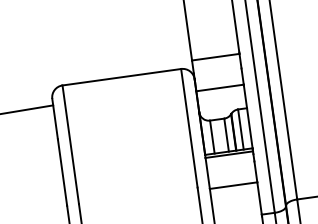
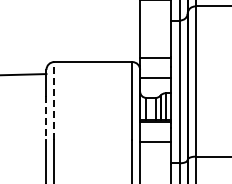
line: (70, 143) -> (54, 100), solid -> dashed
line: (62, 172) -> (46, 118), solid -> dashed

